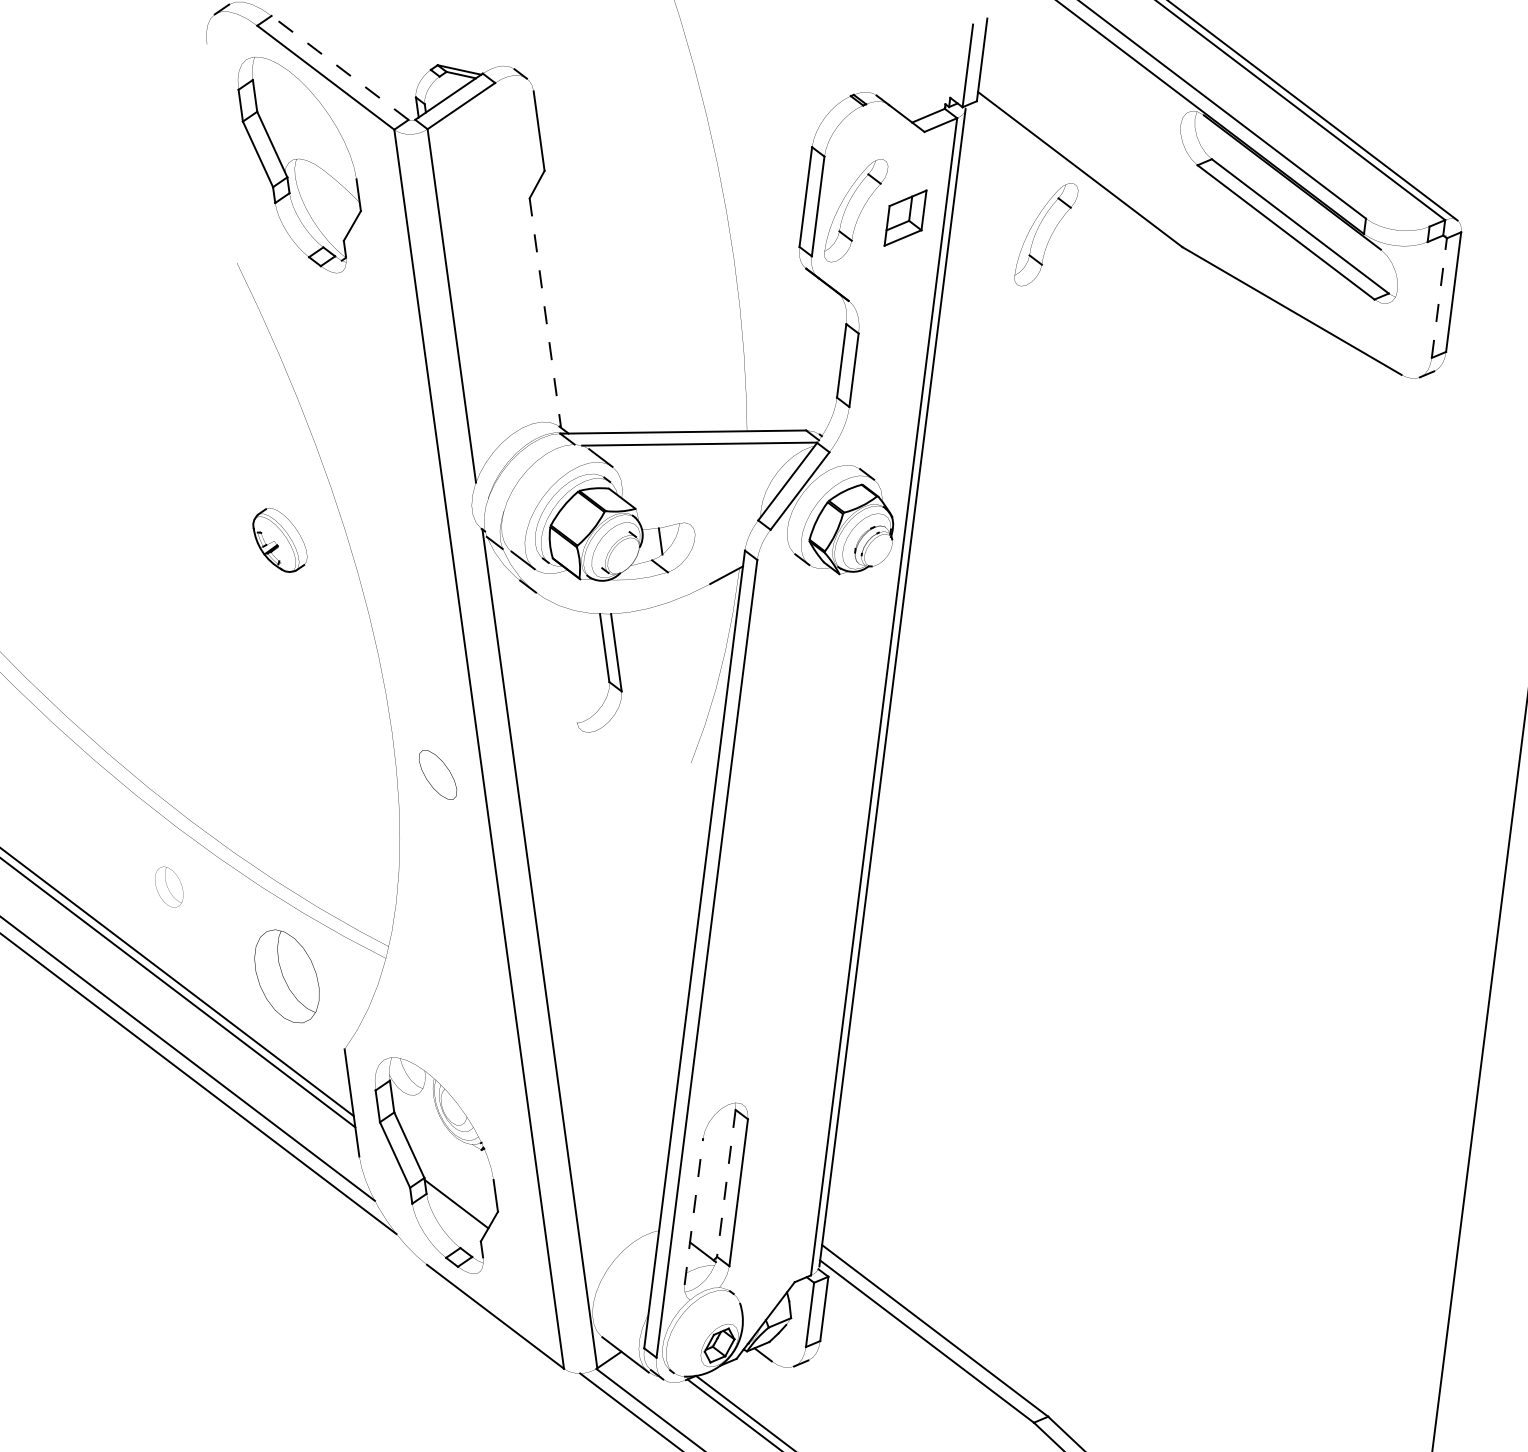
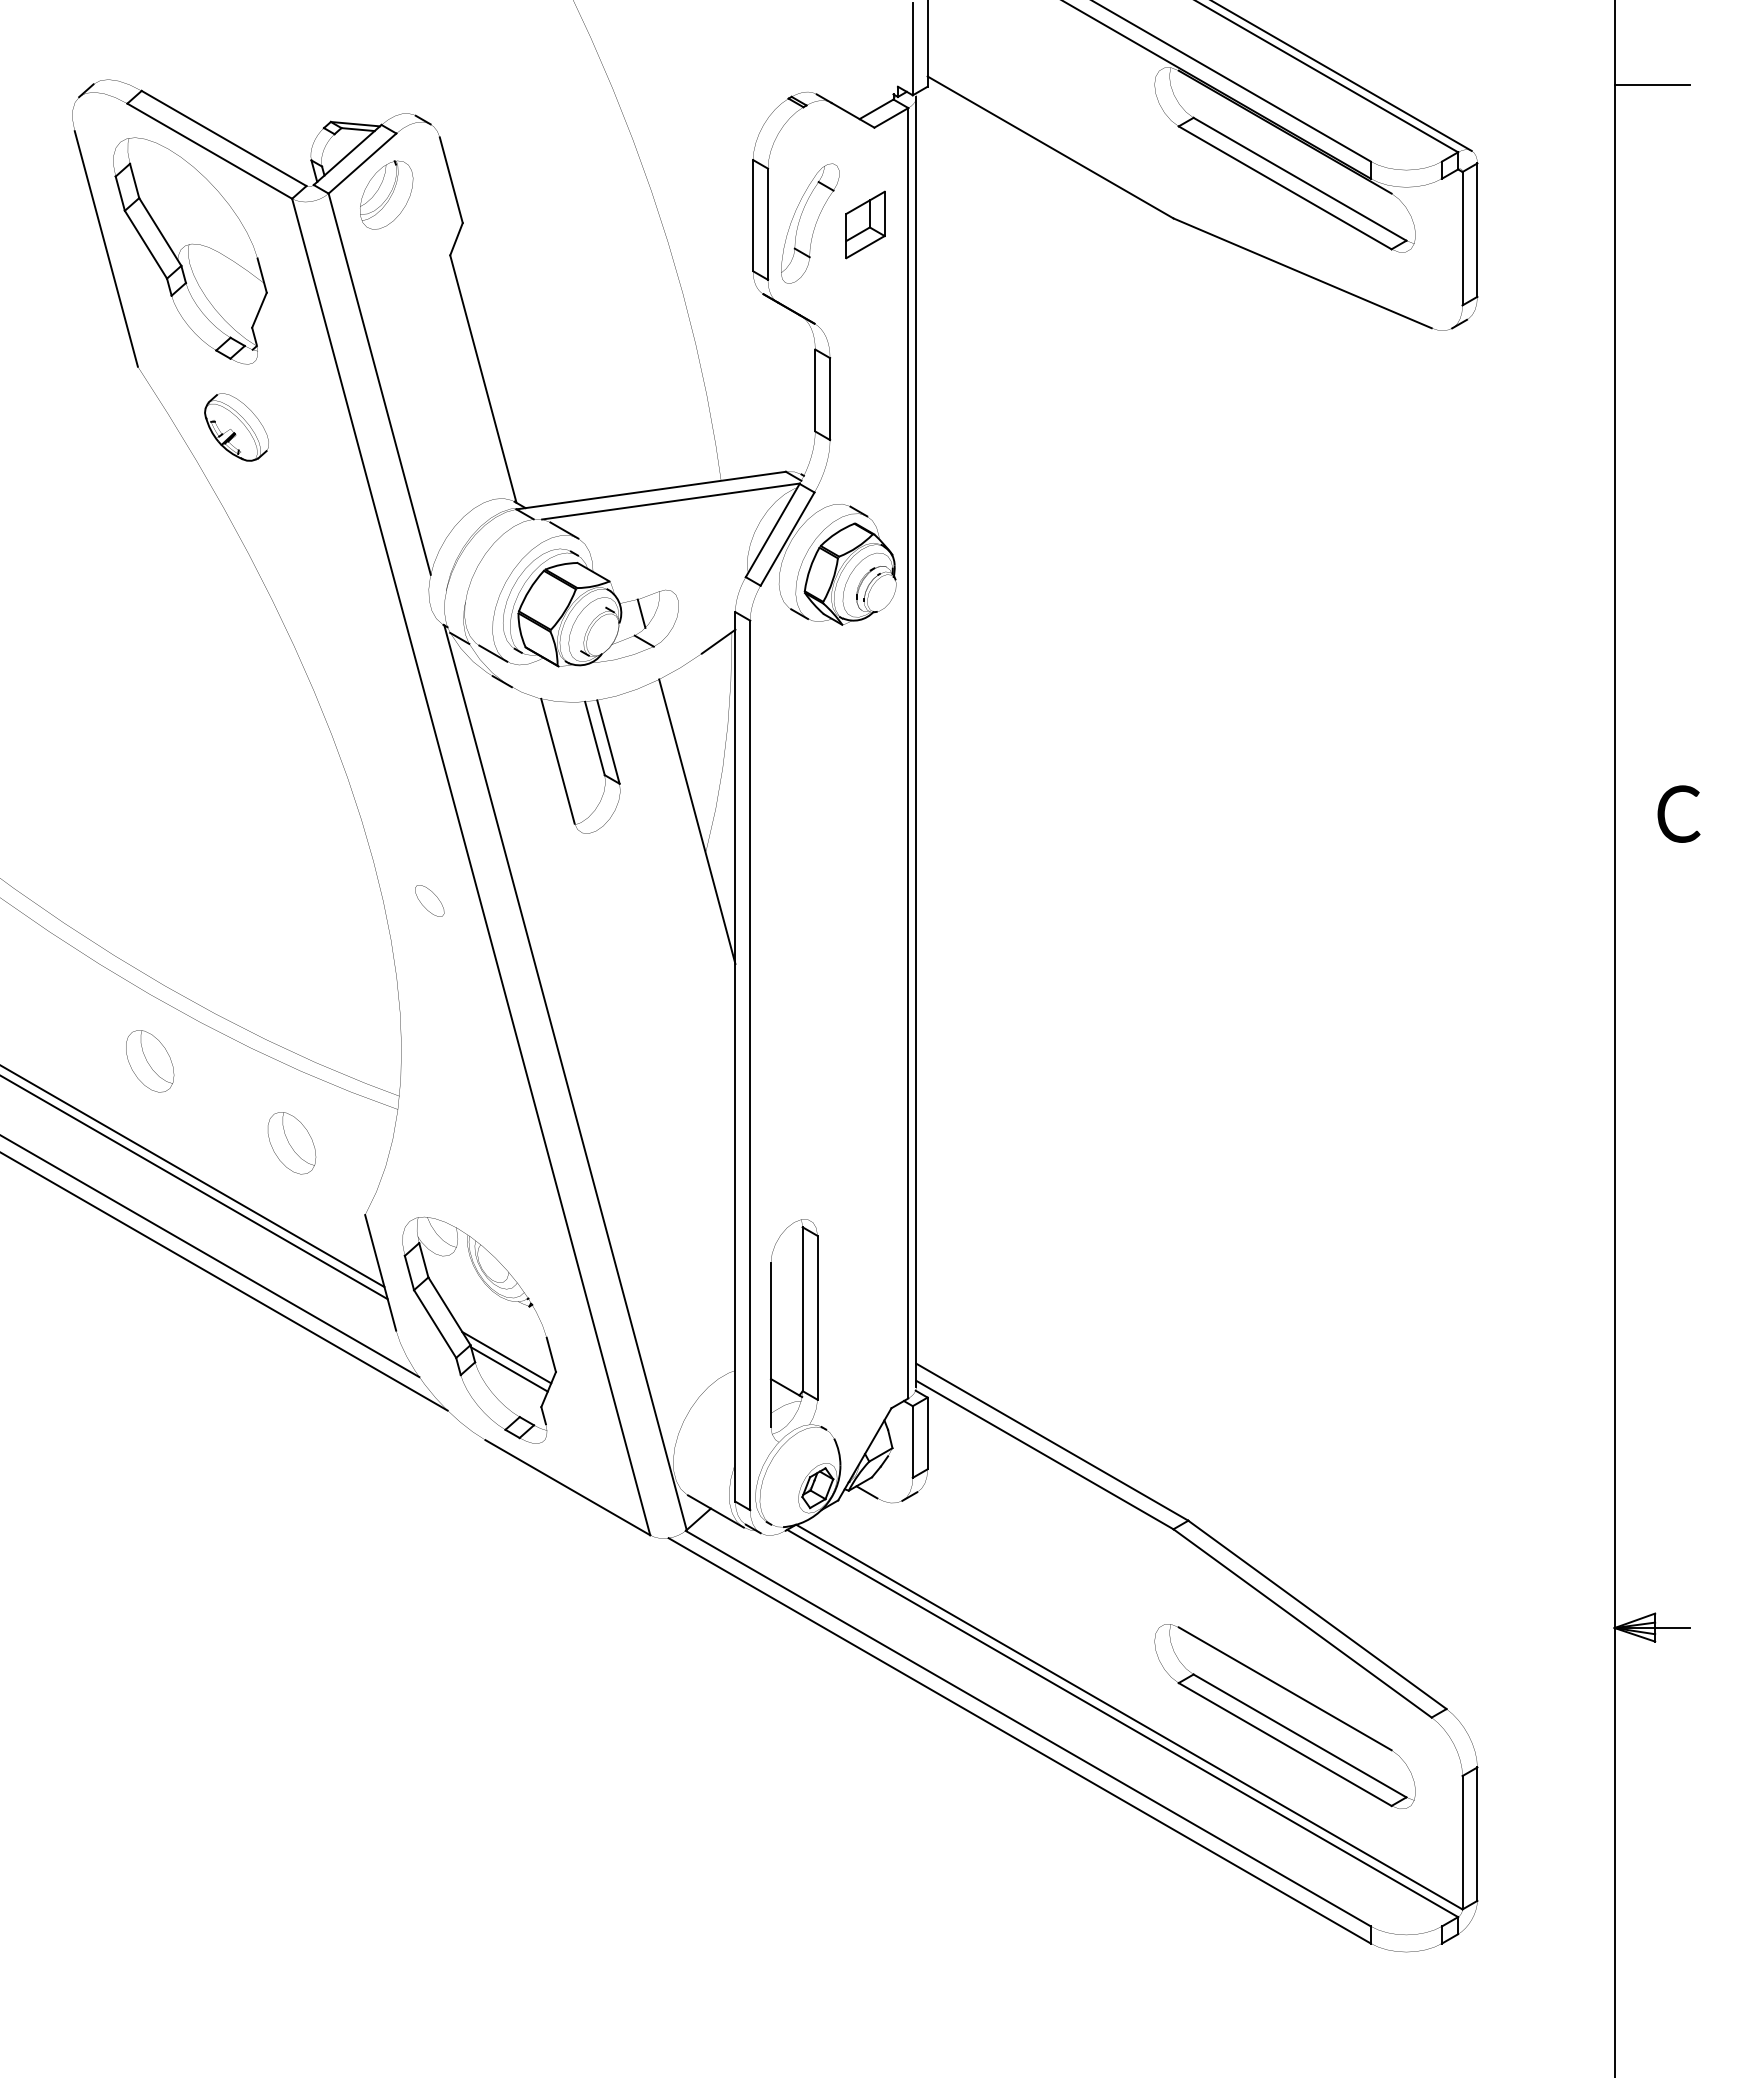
line: (339, 67) -> (223, 138), dashed -> solid
part: (479, 136) -> (386, 194), added
line: (221, 153) -> (105, 248), added
part: (1046, 234) -> (1022, 223), removed
line: (1439, 297) -> (1462, 238), dashed -> solid
line: (545, 313) -> (483, 379), dashed -> solid
part: (279, 540) -> (236, 427), moved
line: (568, 663) -> (557, 760), added
line: (687, 734) -> (697, 821), added
part: (437, 774) -> (429, 900), size x0.62
part: (169, 887) -> (150, 1061), size x1.43
part: (286, 976) -> (291, 1143), size x0.62
line: (726, 1183) -> (802, 1309), dashed -> solid
line: (455, 1193) -> (506, 1357), added
line: (693, 1211) -> (770, 1344), dashed -> solid

